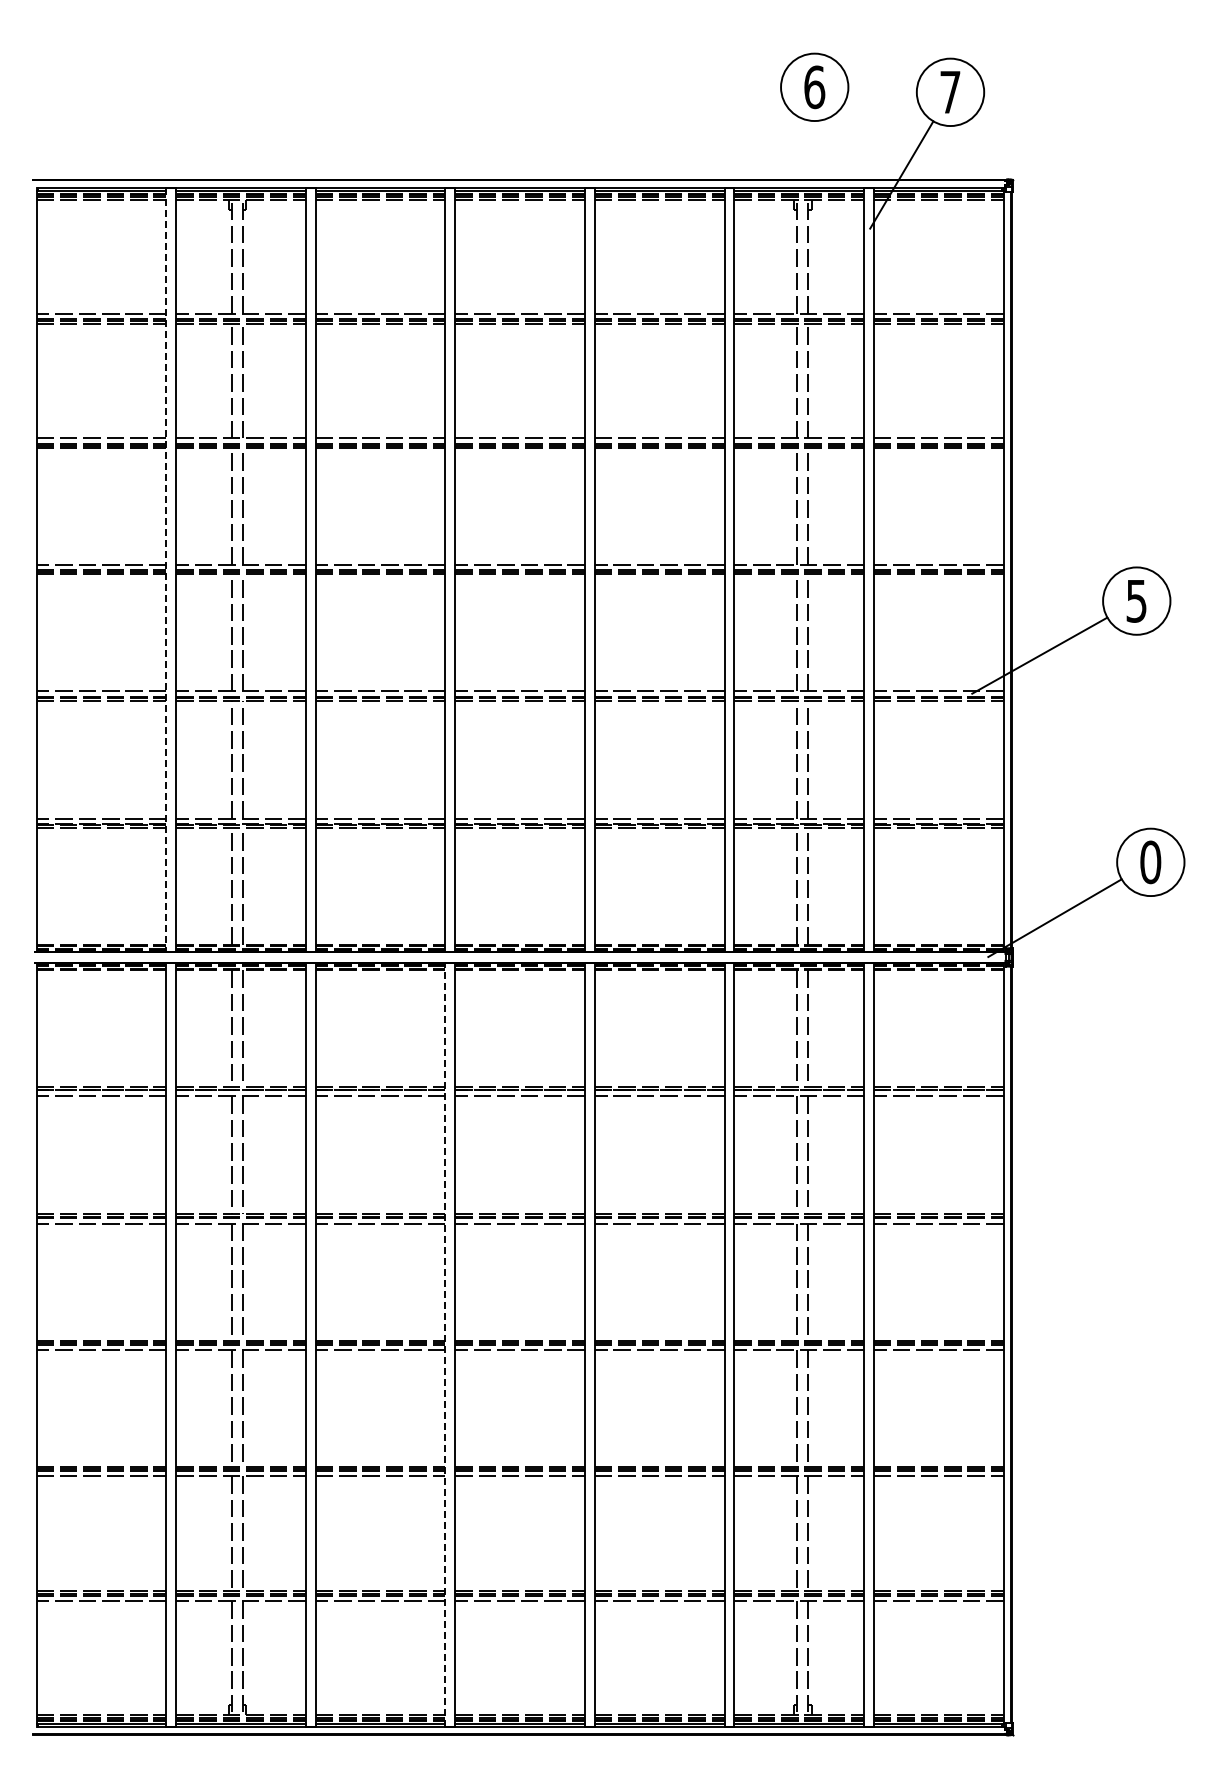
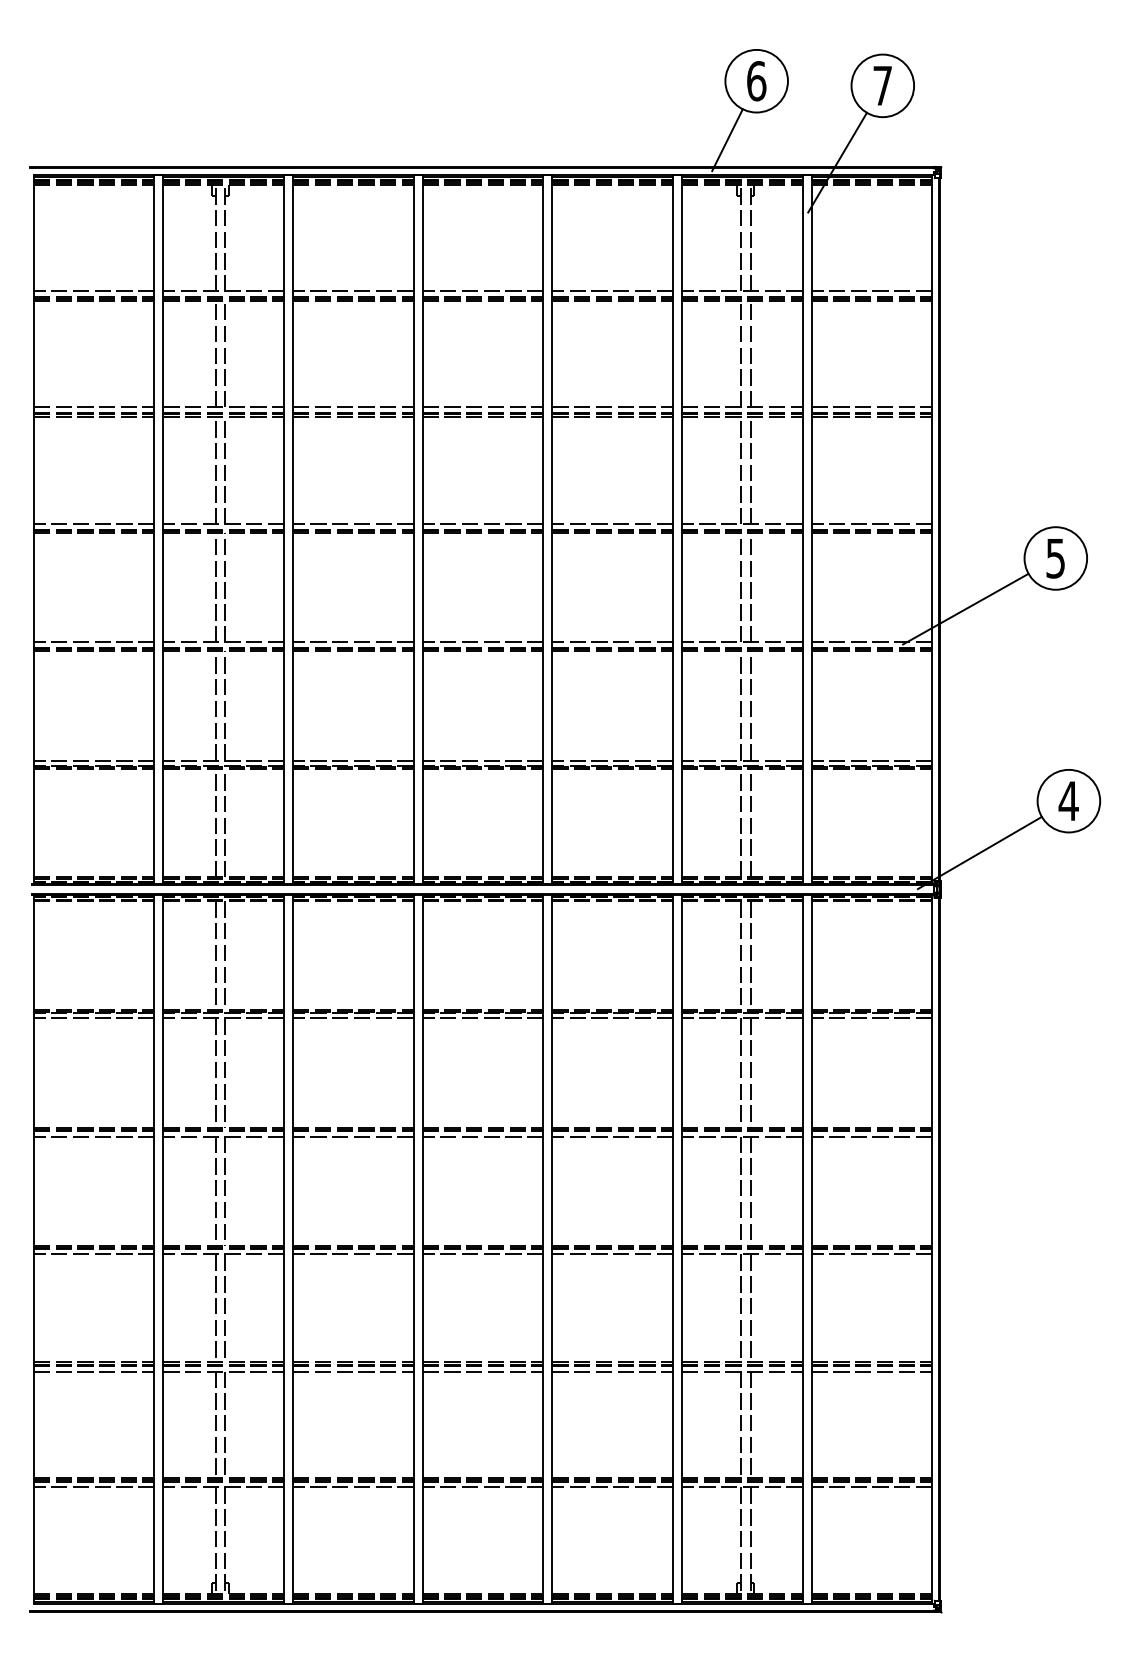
line: (782, 150) -> (726, 139), added
line: (166, 570) -> (154, 530), dashed -> solid
text: (1150, 862) -> (1068, 801), 0 -> 4
line: (445, 1344) -> (413, 1249), dashed -> solid

